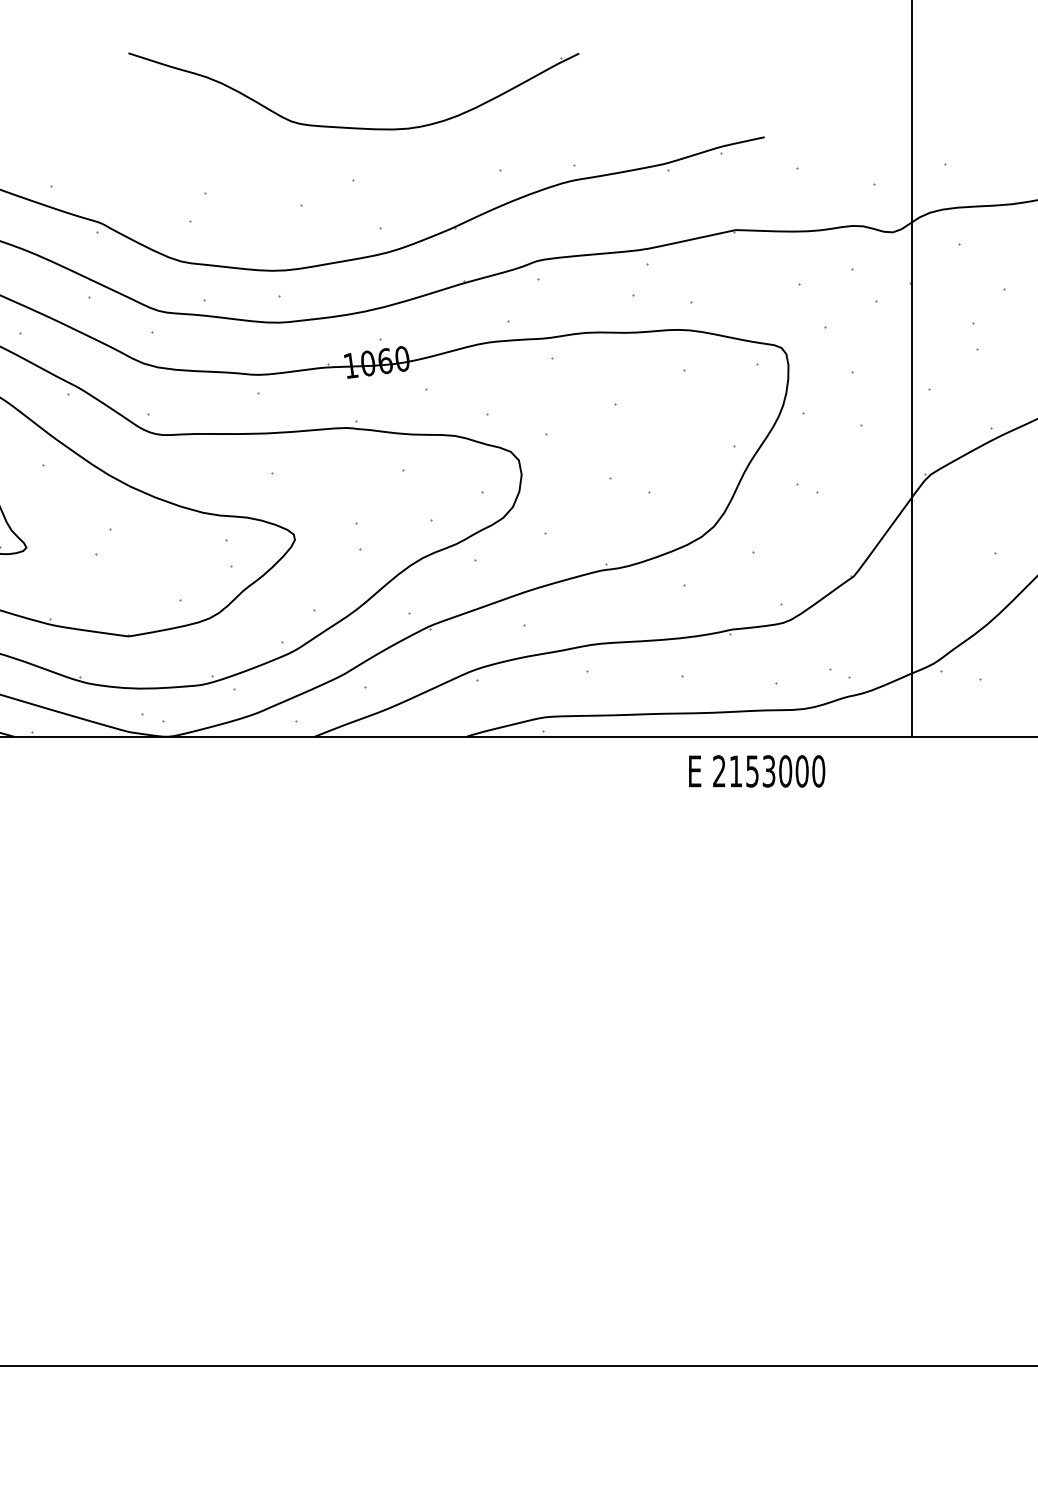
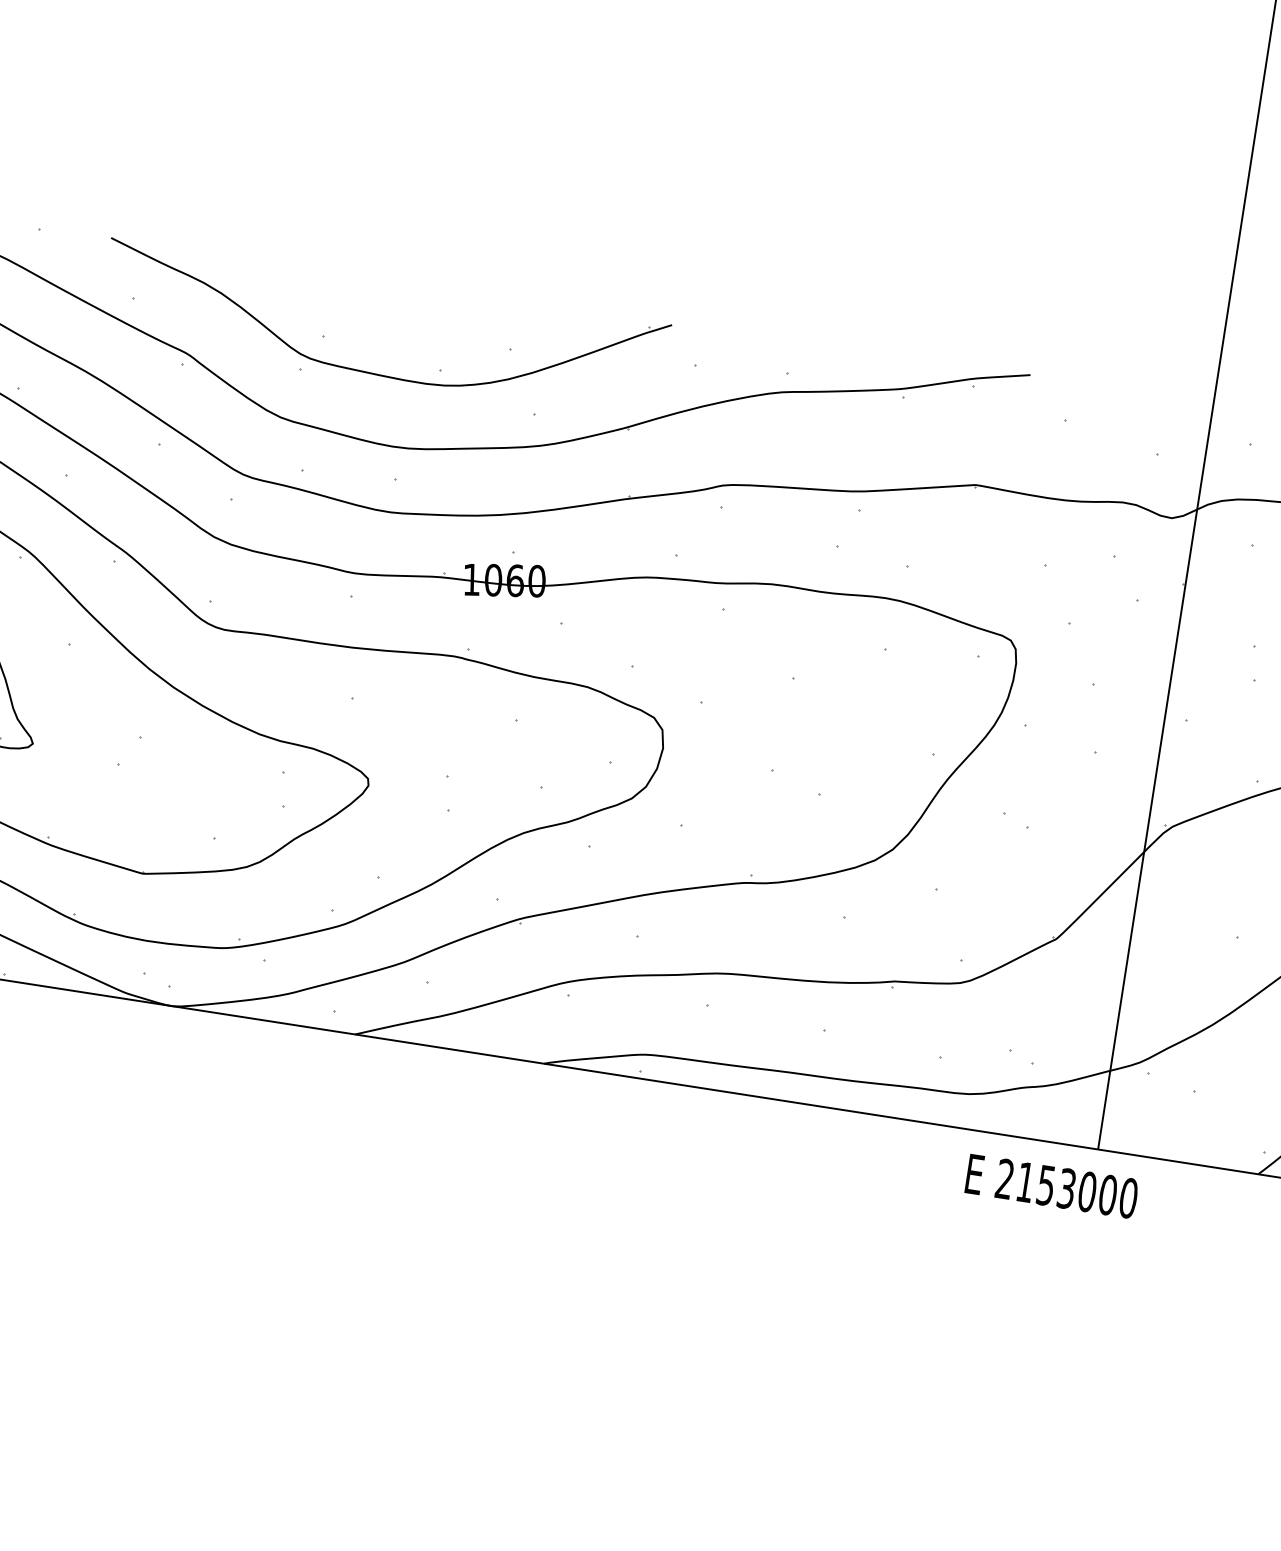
part: (345, 126) -> (367, 370), moved
text: (757, 771) -> (1052, 1186), moved

